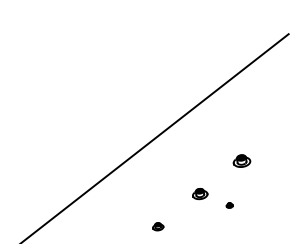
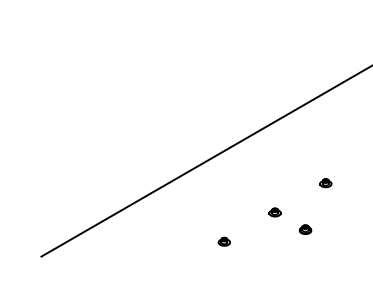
part: (241, 161) -> (325, 183), size x0.62
part: (199, 194) -> (274, 212), size x0.71
part: (229, 205) -> (305, 229), size x1.67

